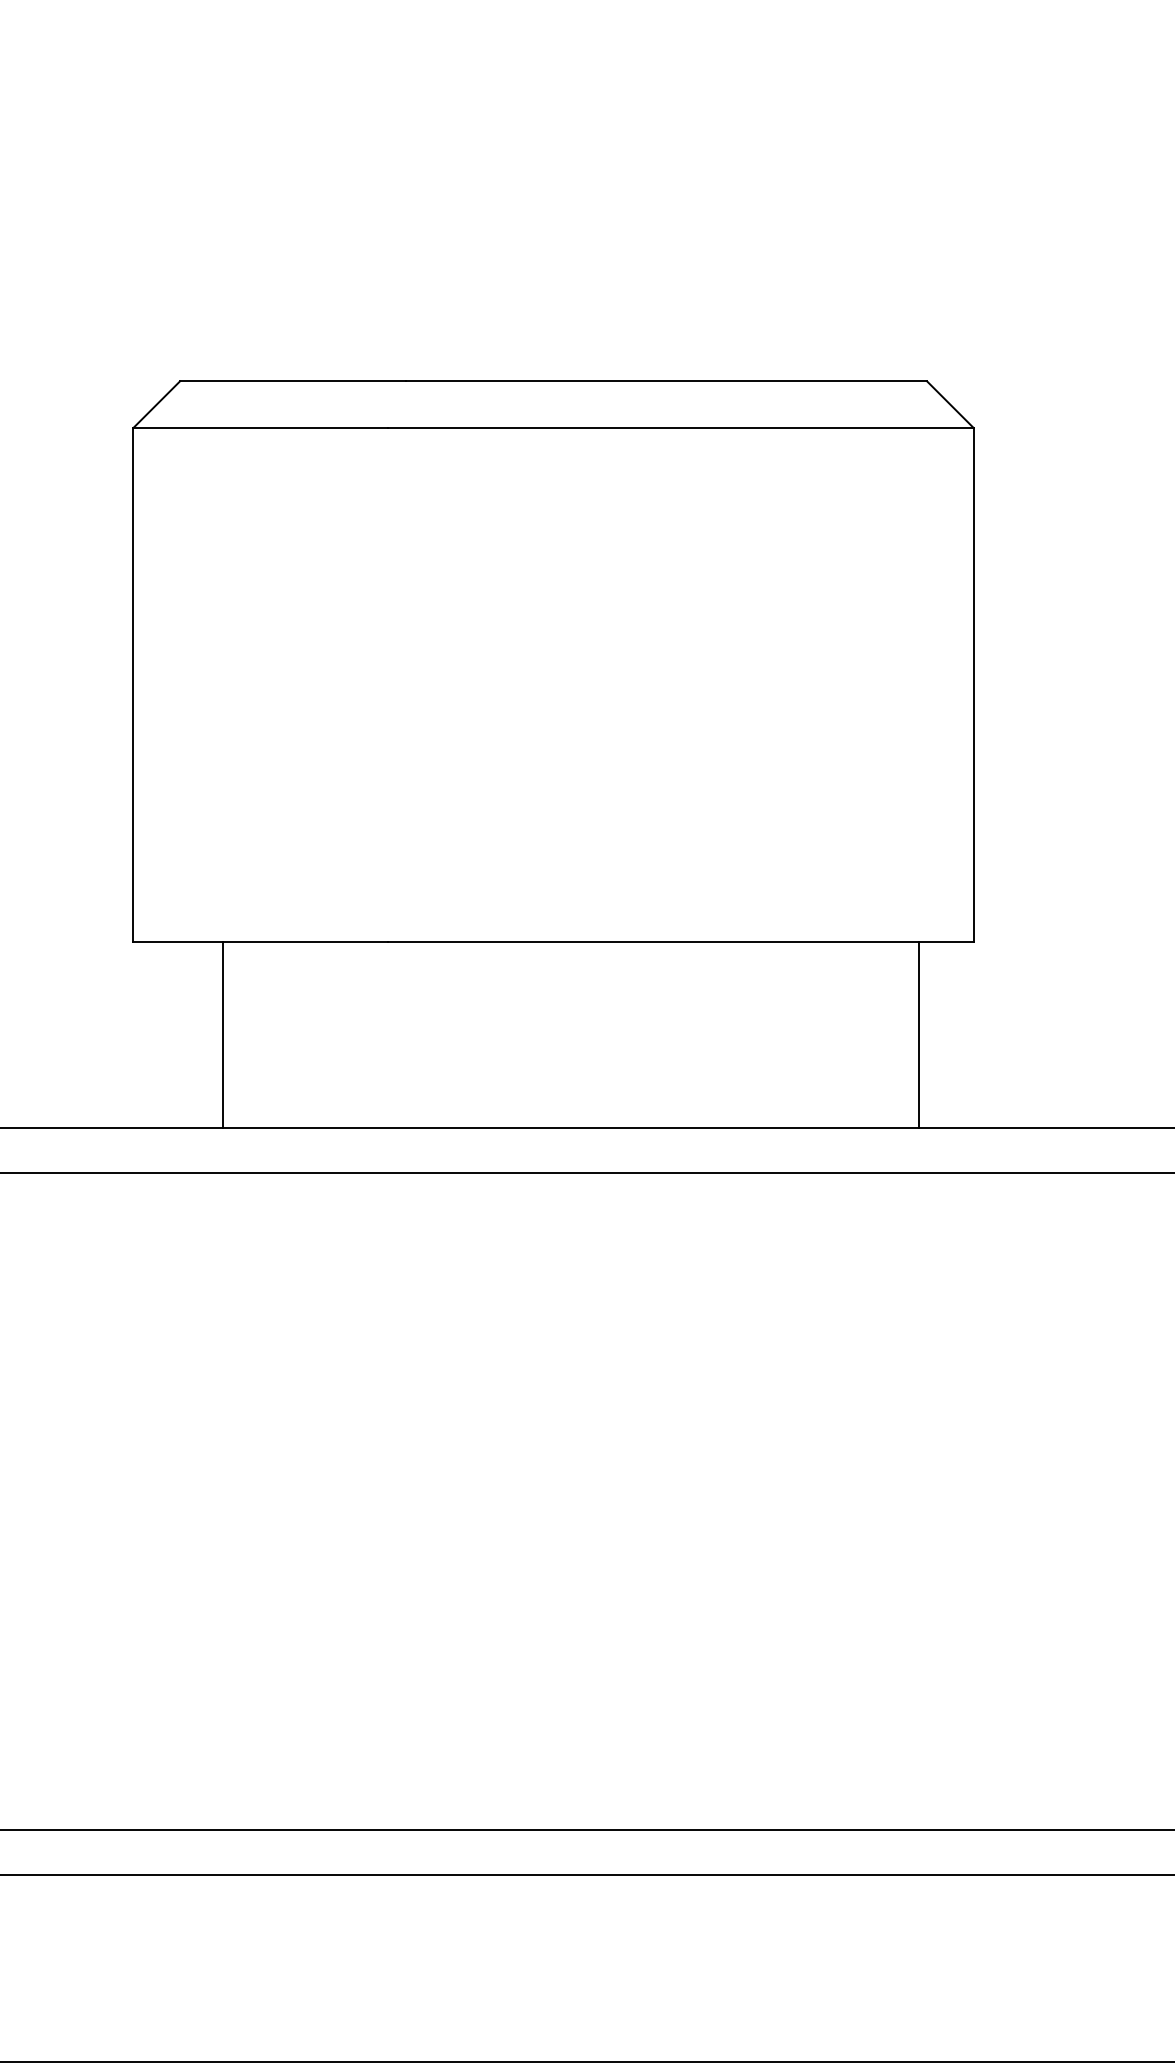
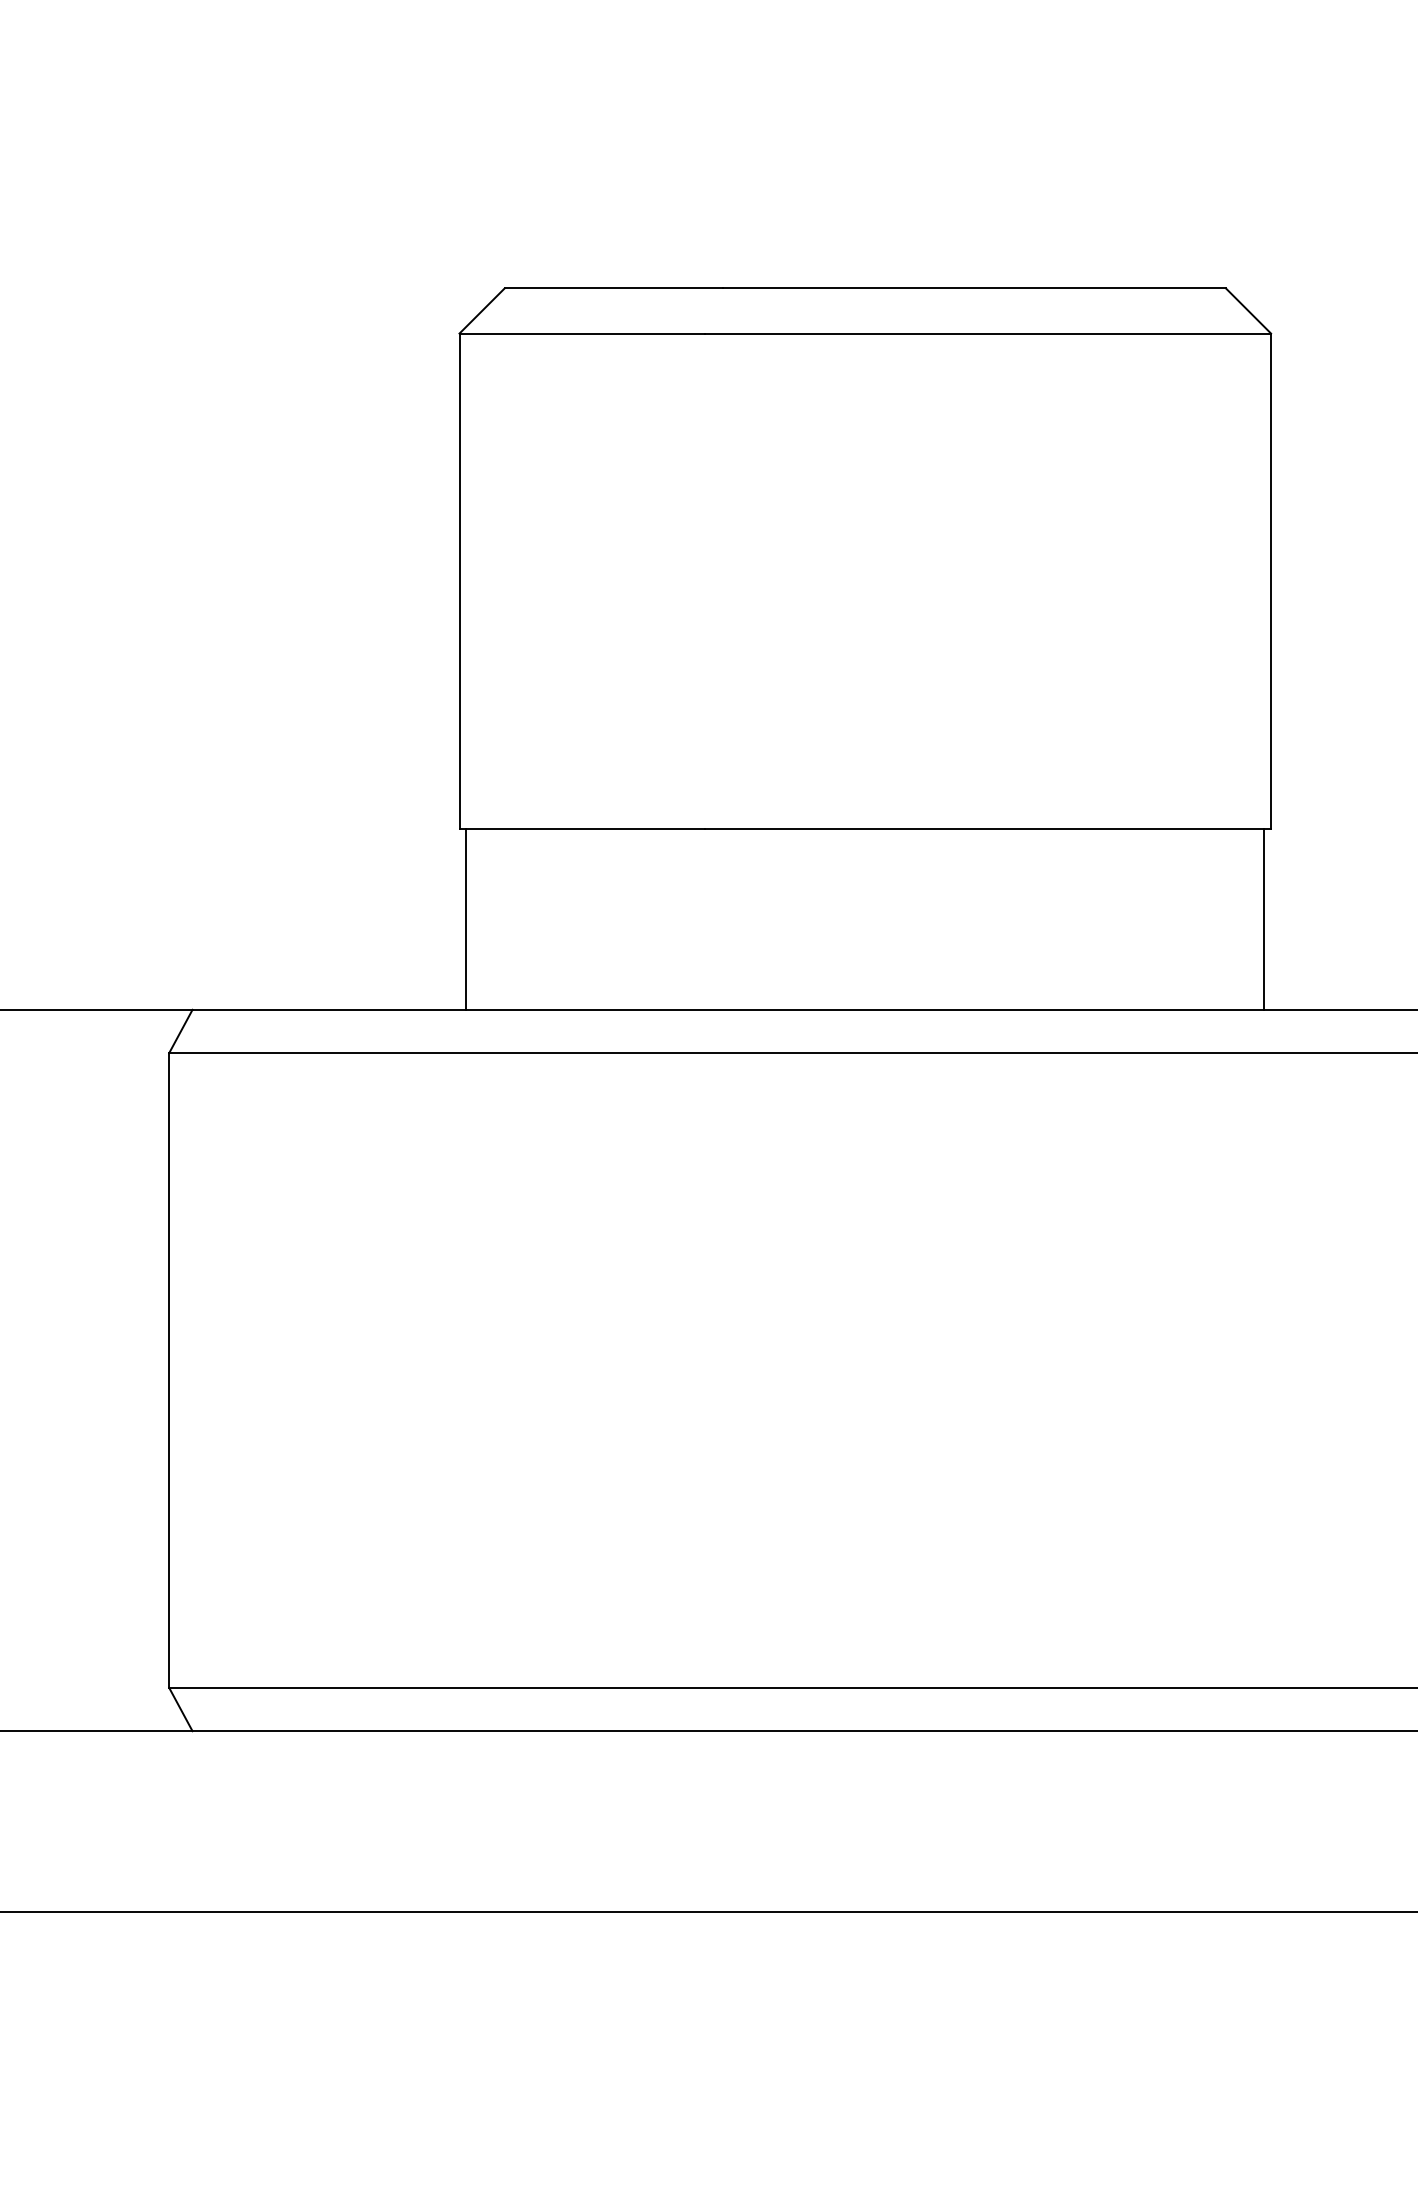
line: (223, 1034) -> (466, 919), moved
line: (919, 1034) -> (1264, 919), moved

